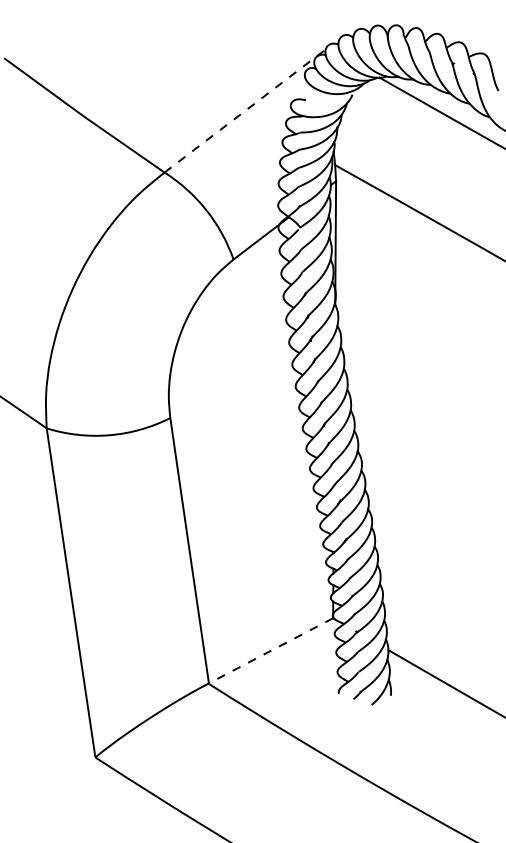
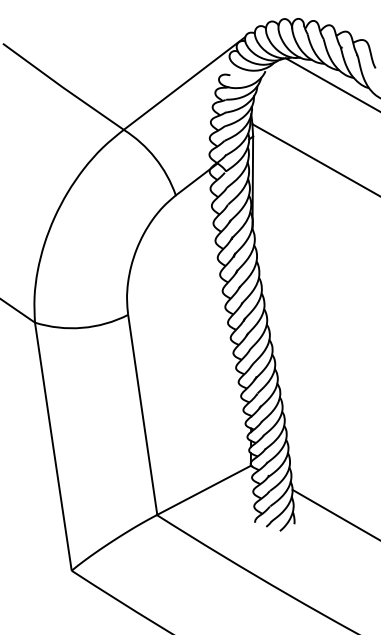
line: (246, 110) -> (185, 83), dashed -> solid
line: (270, 651) -> (203, 490), dashed -> solid

